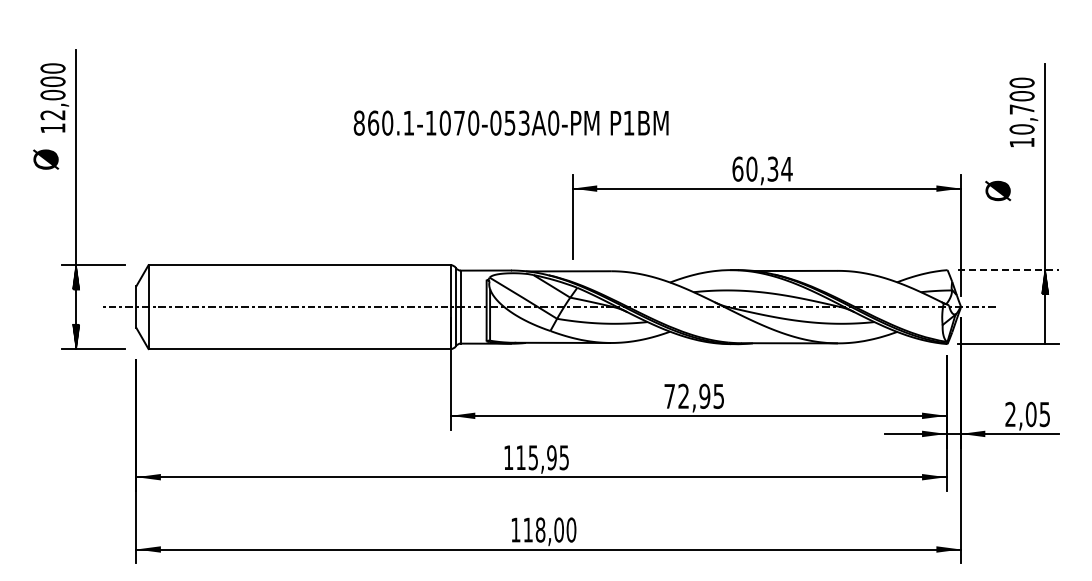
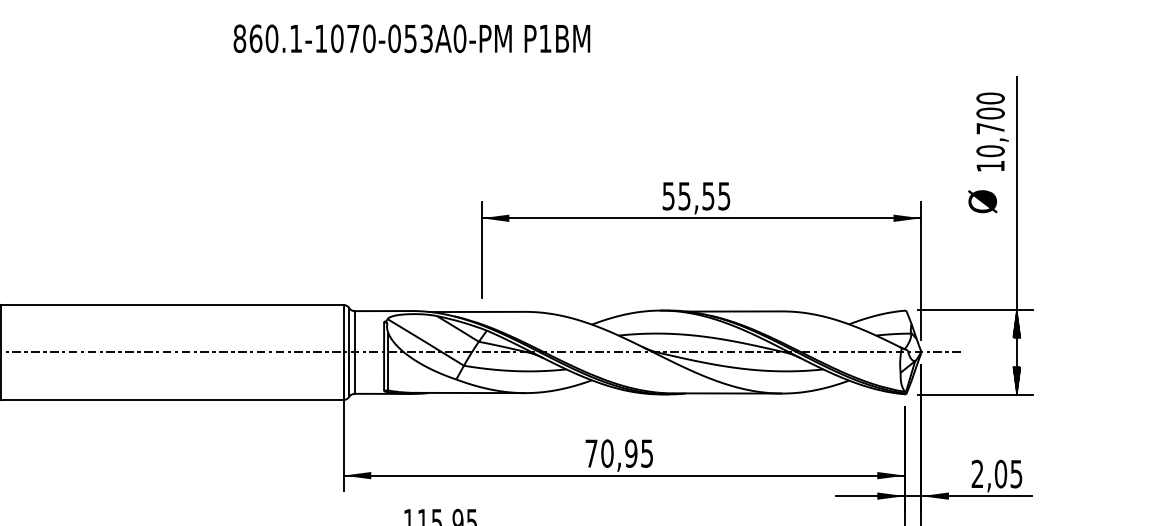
text: (510, 122) -> (411, 38), moved
text: (762, 168) -> (696, 195), 60,34 -> 55,55
text: (998, 190) -> (983, 201), moved
line: (1008, 269) -> (975, 309), dashed -> solid
hatch: (1045, 332) -> (1017, 381), added
text: (683, 395) -> (607, 452), 72,95 -> 70,95

